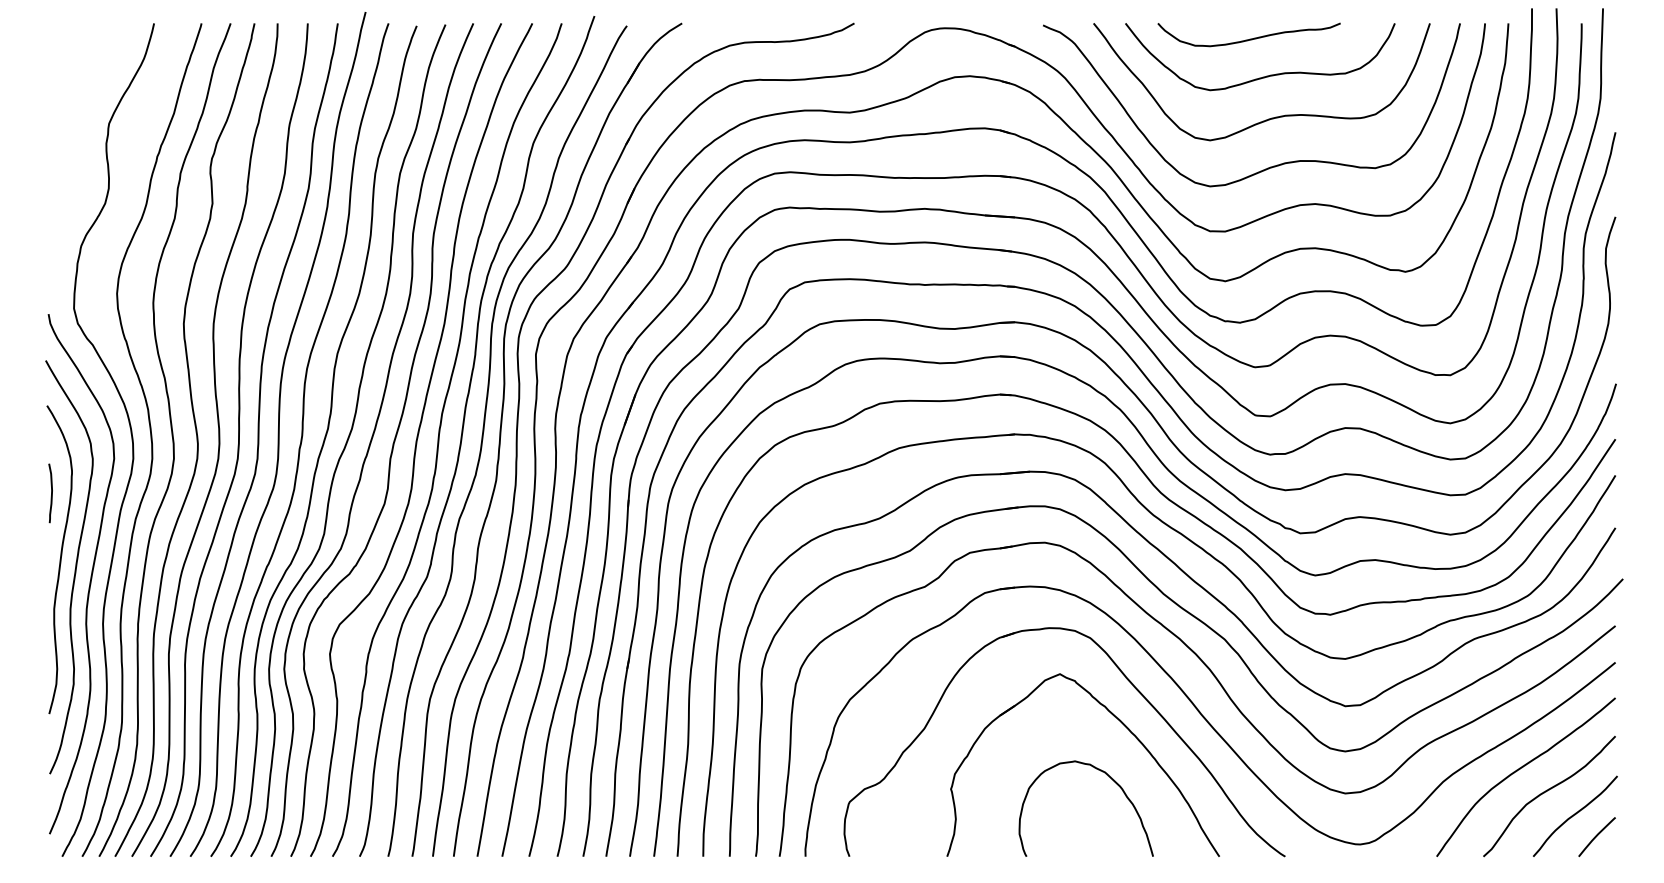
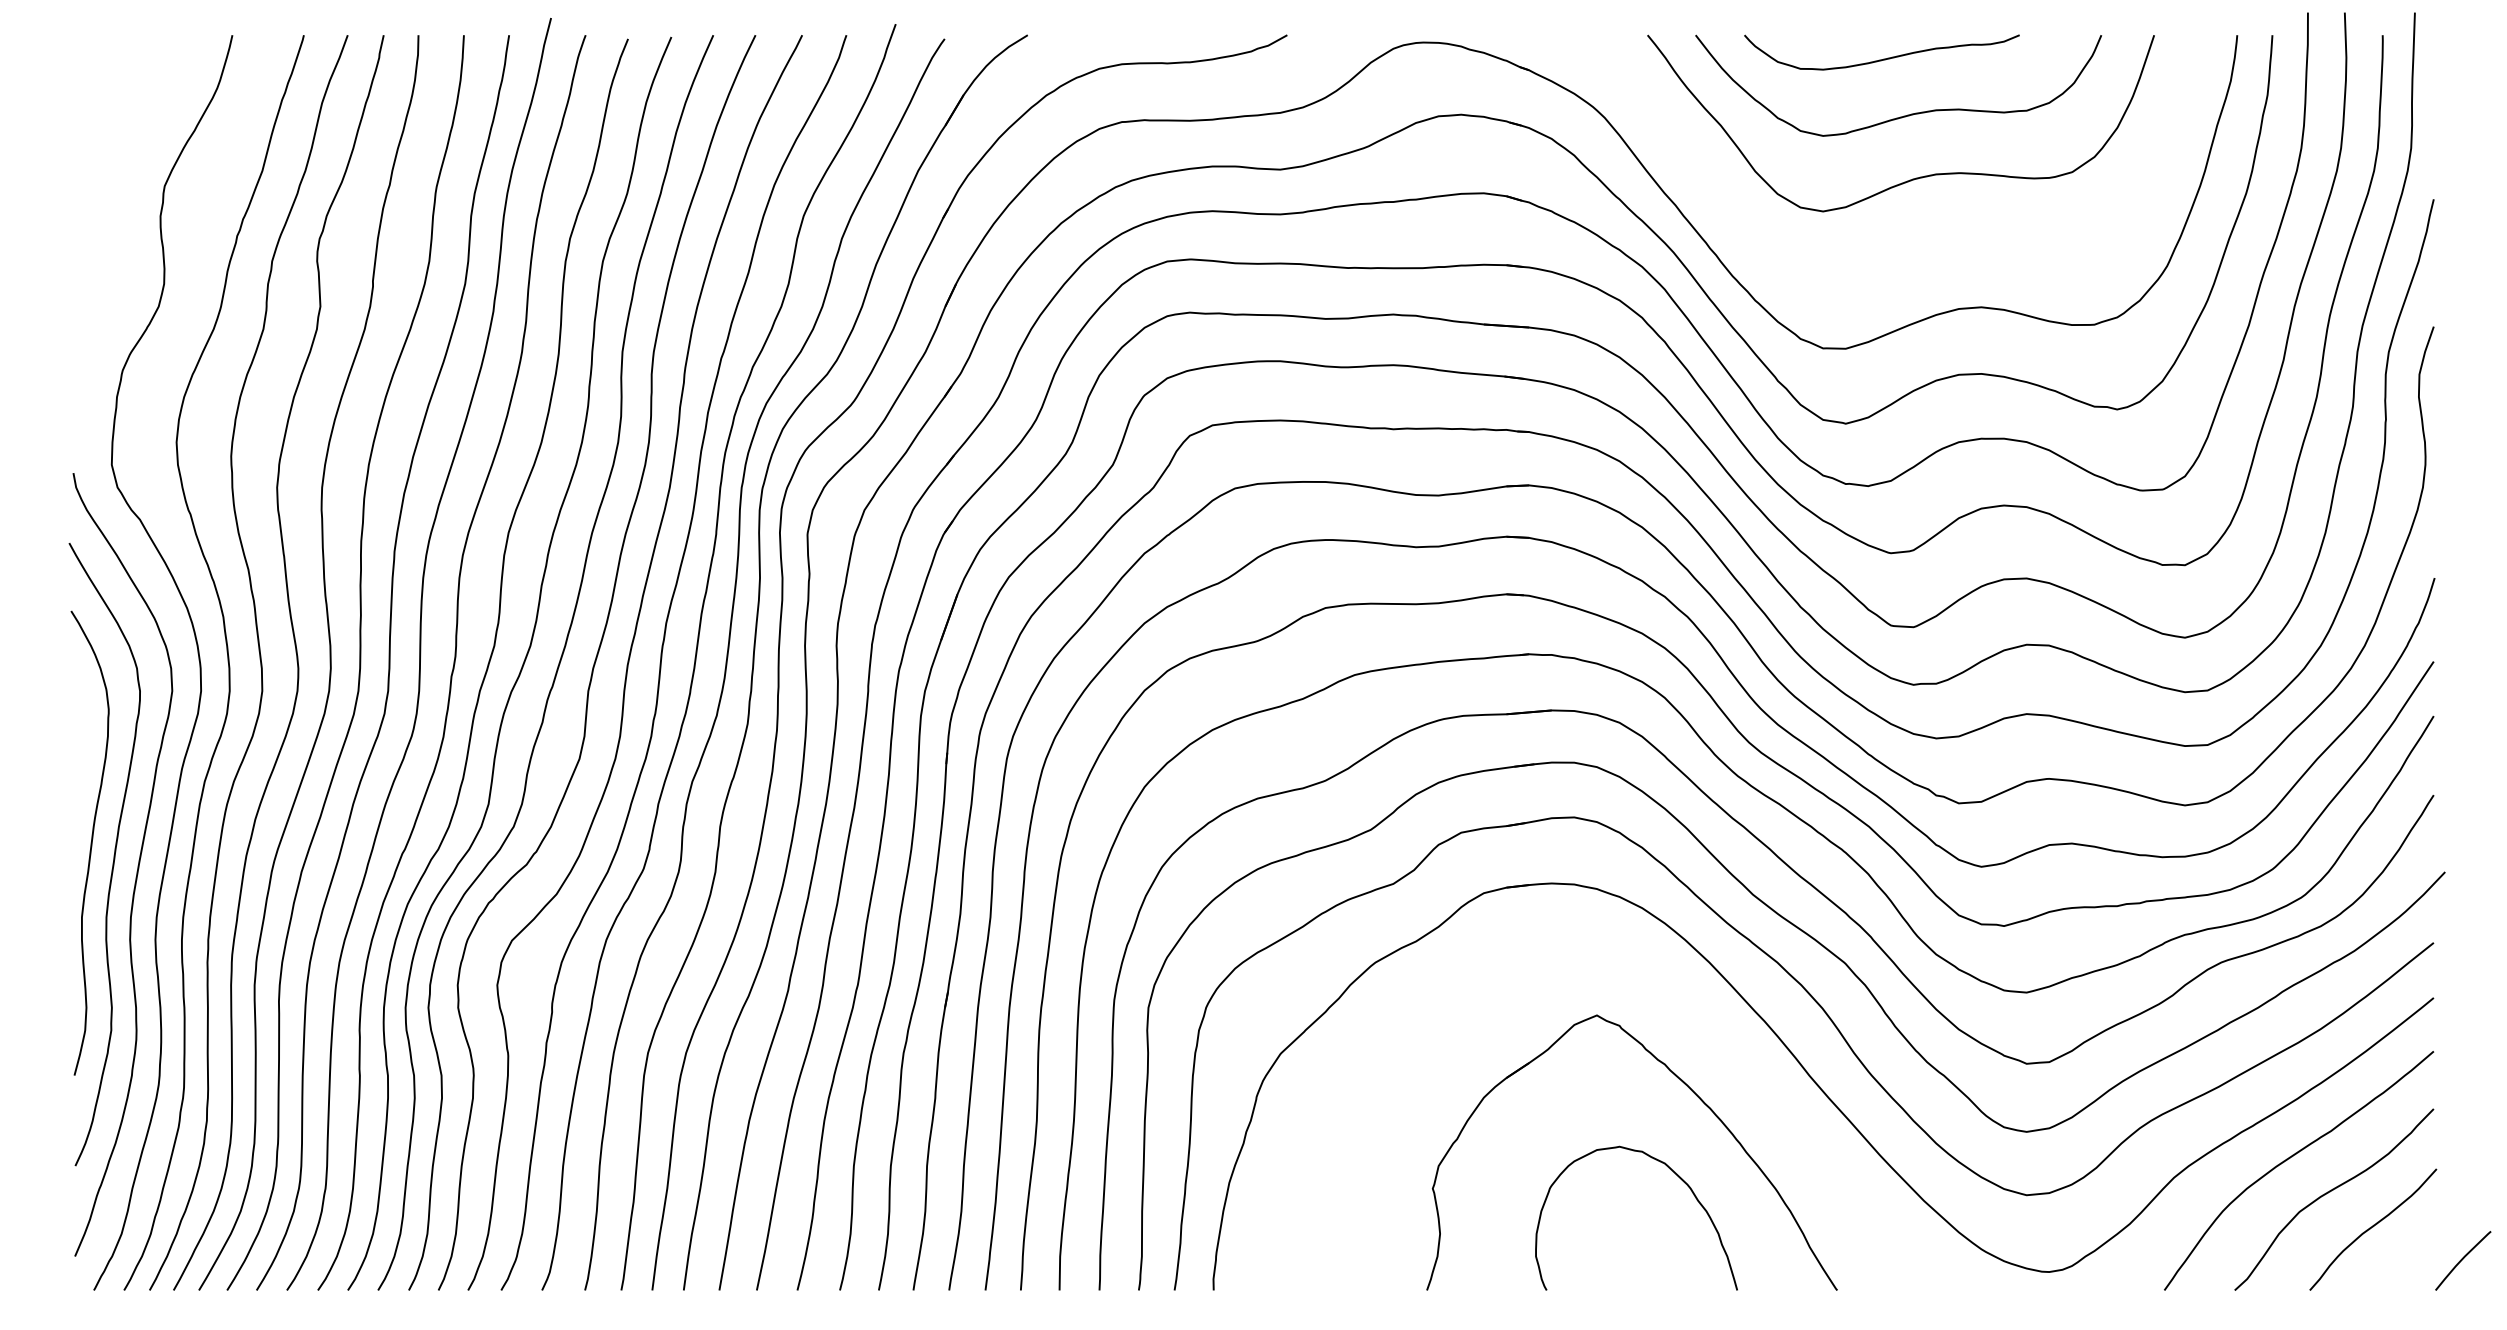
curve: (1270, 166) -> (1914, 250), removed
curve: (51, 493) -> (77, 743), removed
part: (1126, 679) -> (1697, 1023), removed
curve: (1596, 837) -> (2462, 1261), moved

